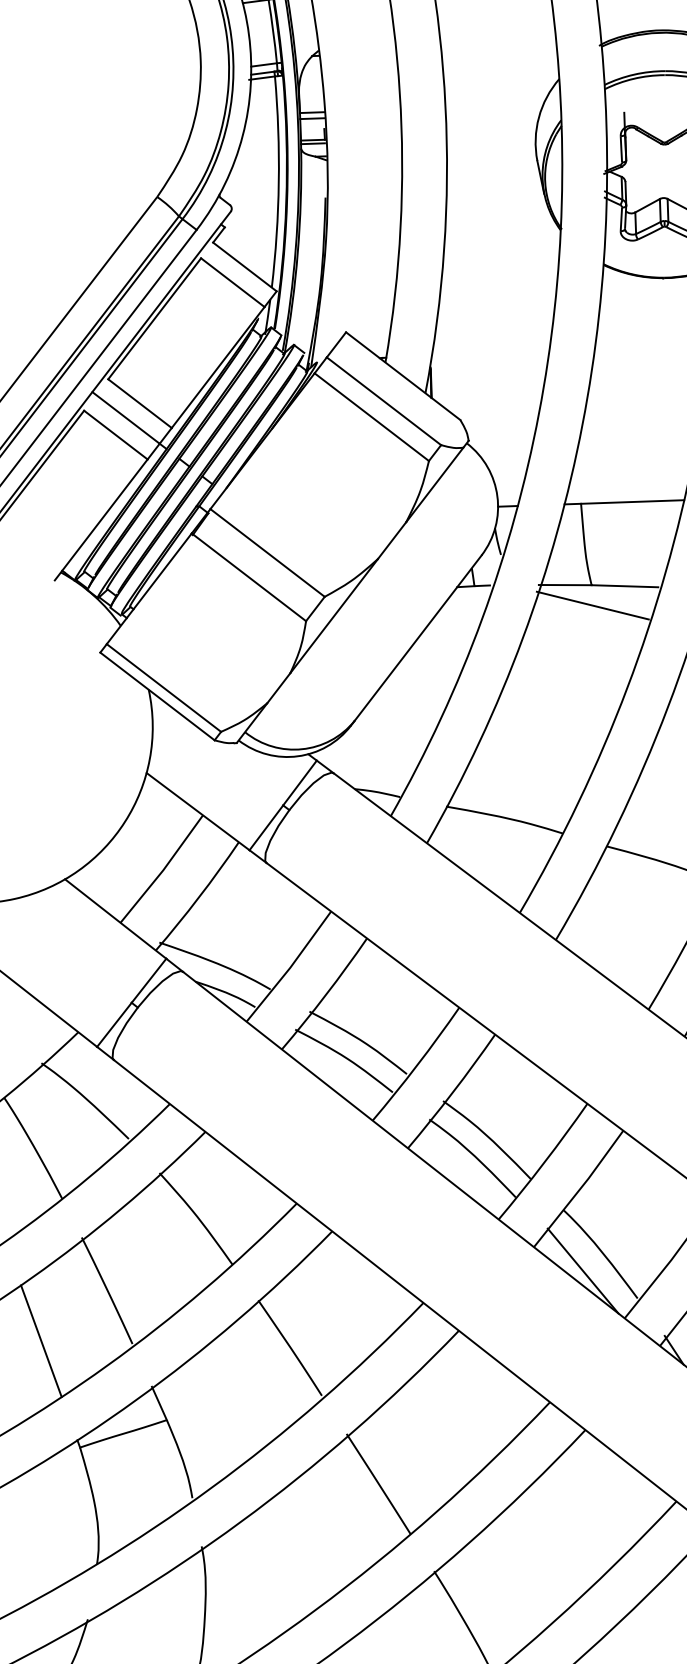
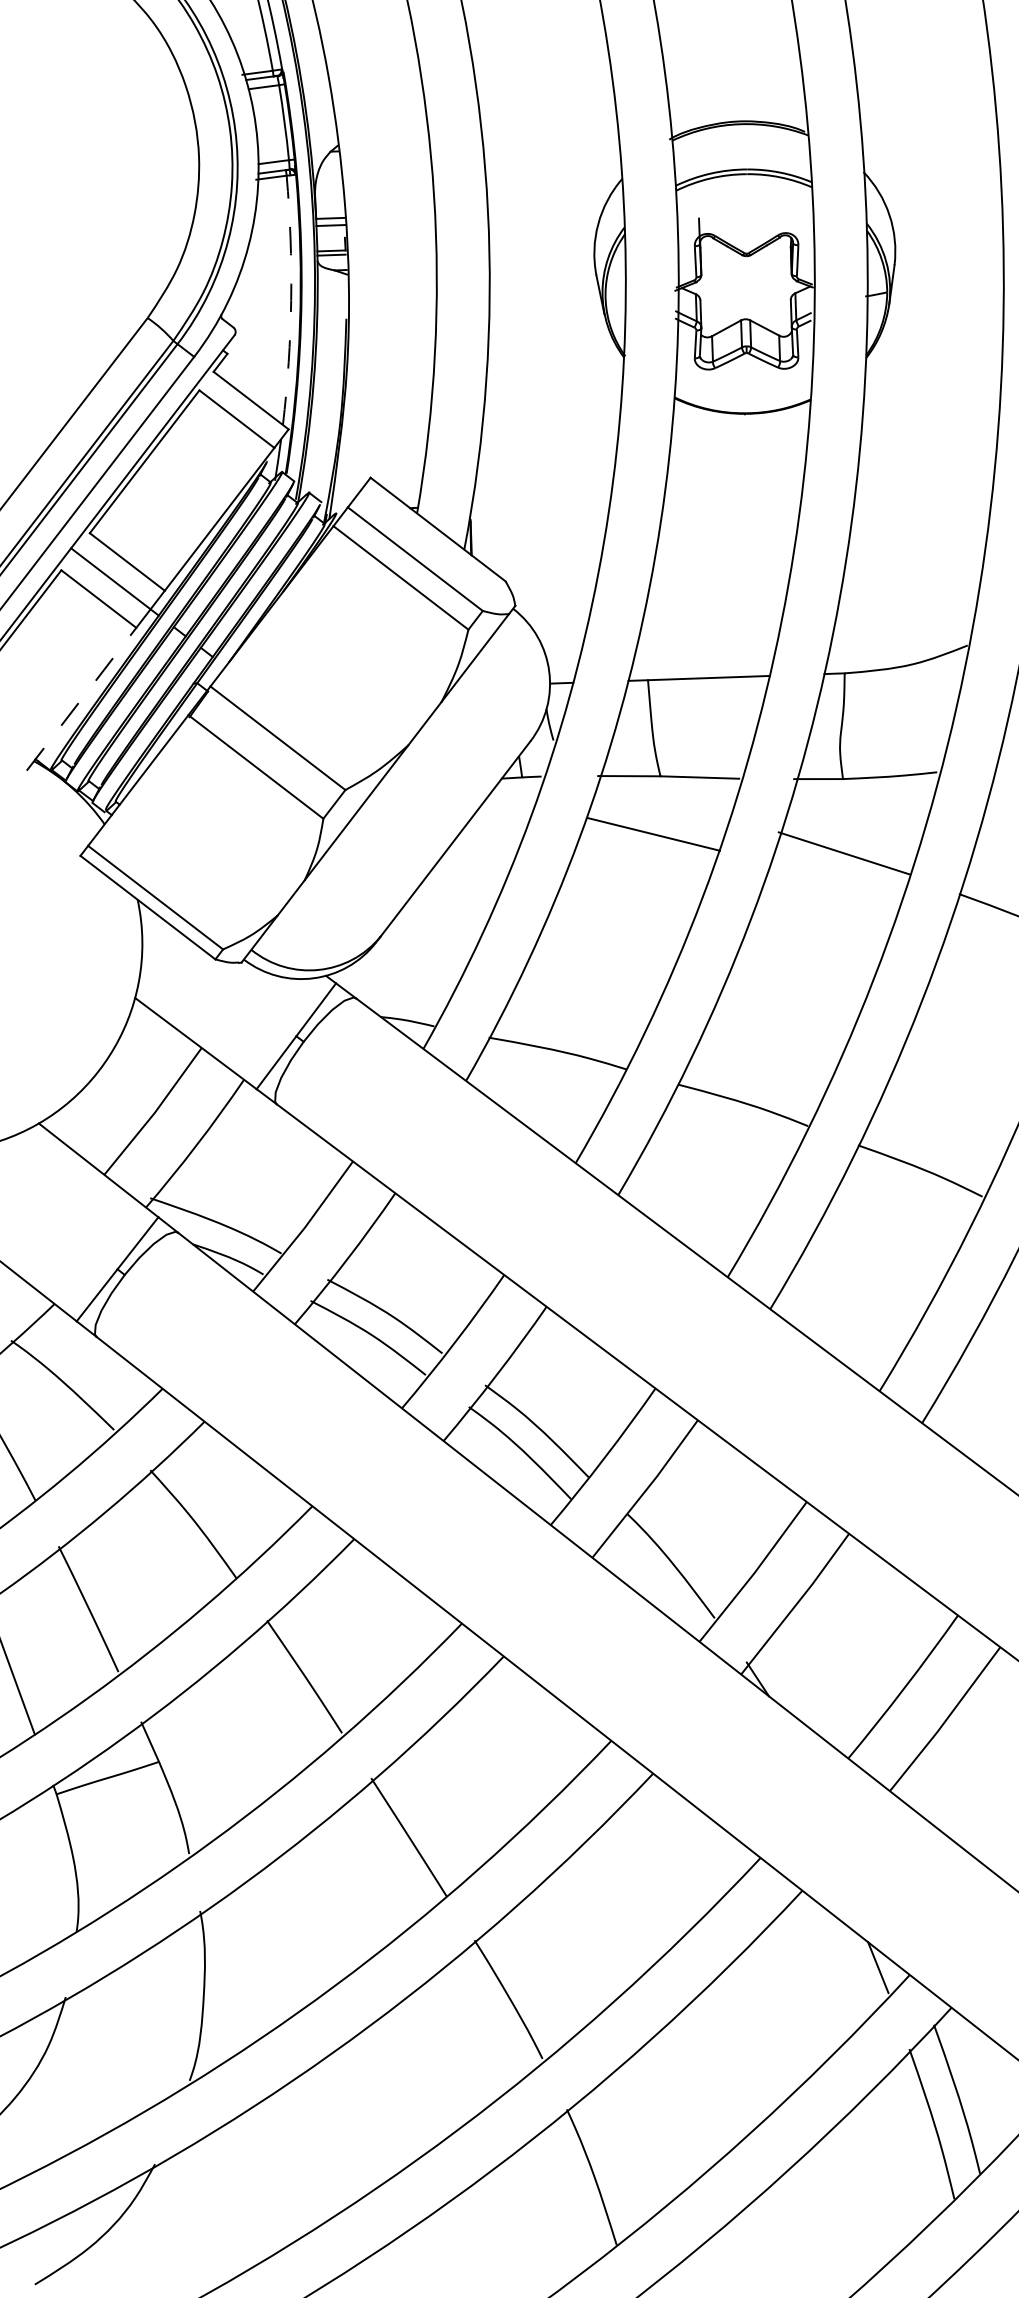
arc: (279, 182) -> (291, 300), solid -> dashed
line: (101, 520) -> (81, 699), solid -> dashed
line: (592, 605) -> (653, 834), moved
line: (583, 1270) -> (650, 1585), removed

